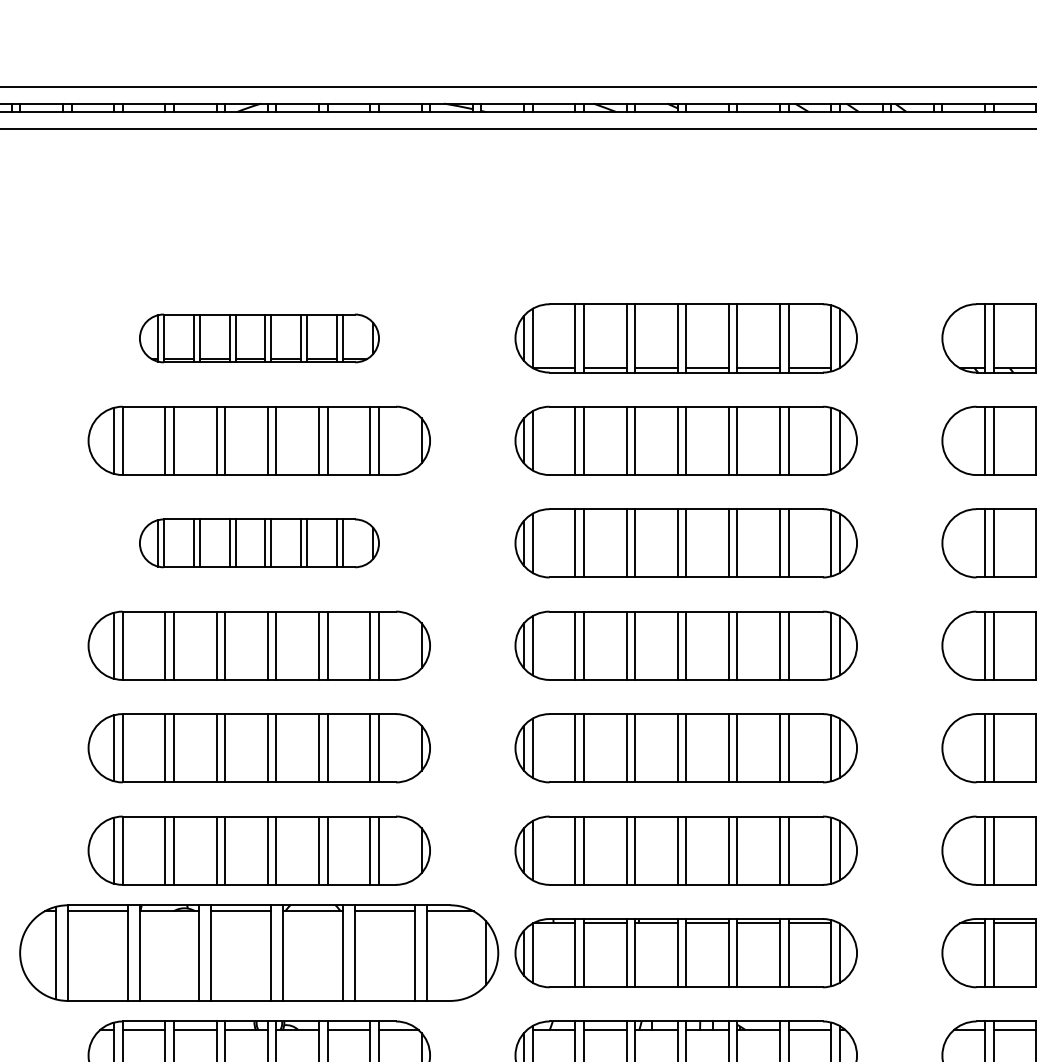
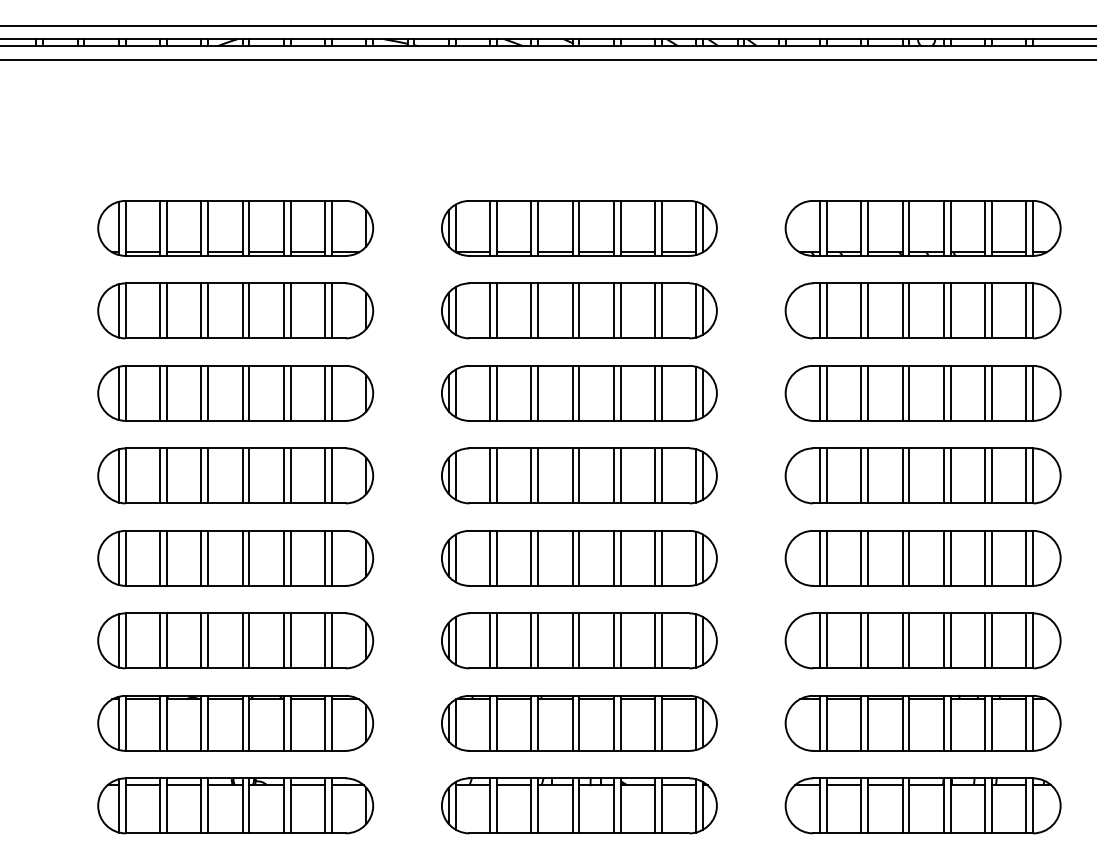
part: (259, 338) -> (235, 228), size x1.43
part: (259, 543) -> (235, 393), size x1.43
part: (259, 953) -> (235, 723), size x0.71

